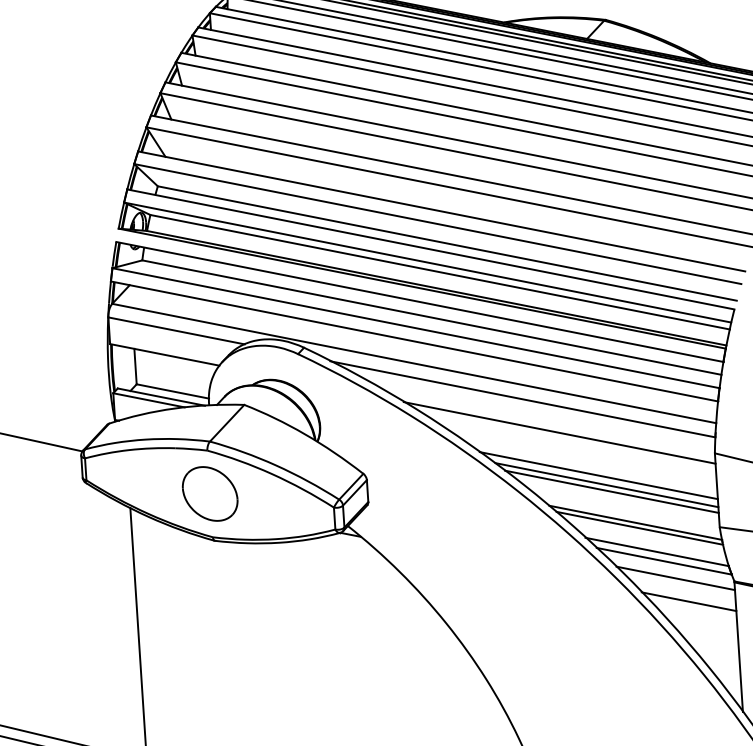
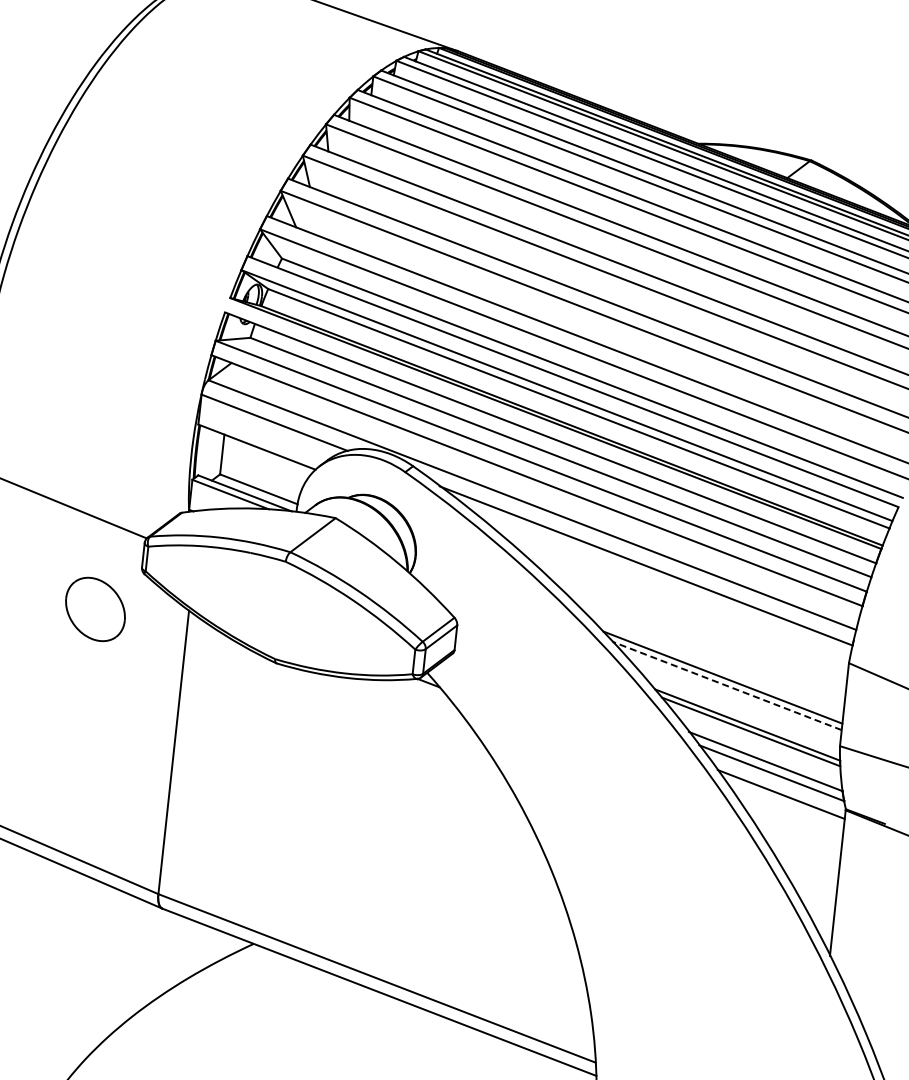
line: (559, 432) -> (680, 609), removed
line: (598, 475) -> (715, 665), removed
line: (612, 491) -> (727, 685), solid -> dashed
part: (210, 493) -> (95, 609), moved
line: (688, 601) -> (791, 822), removed

